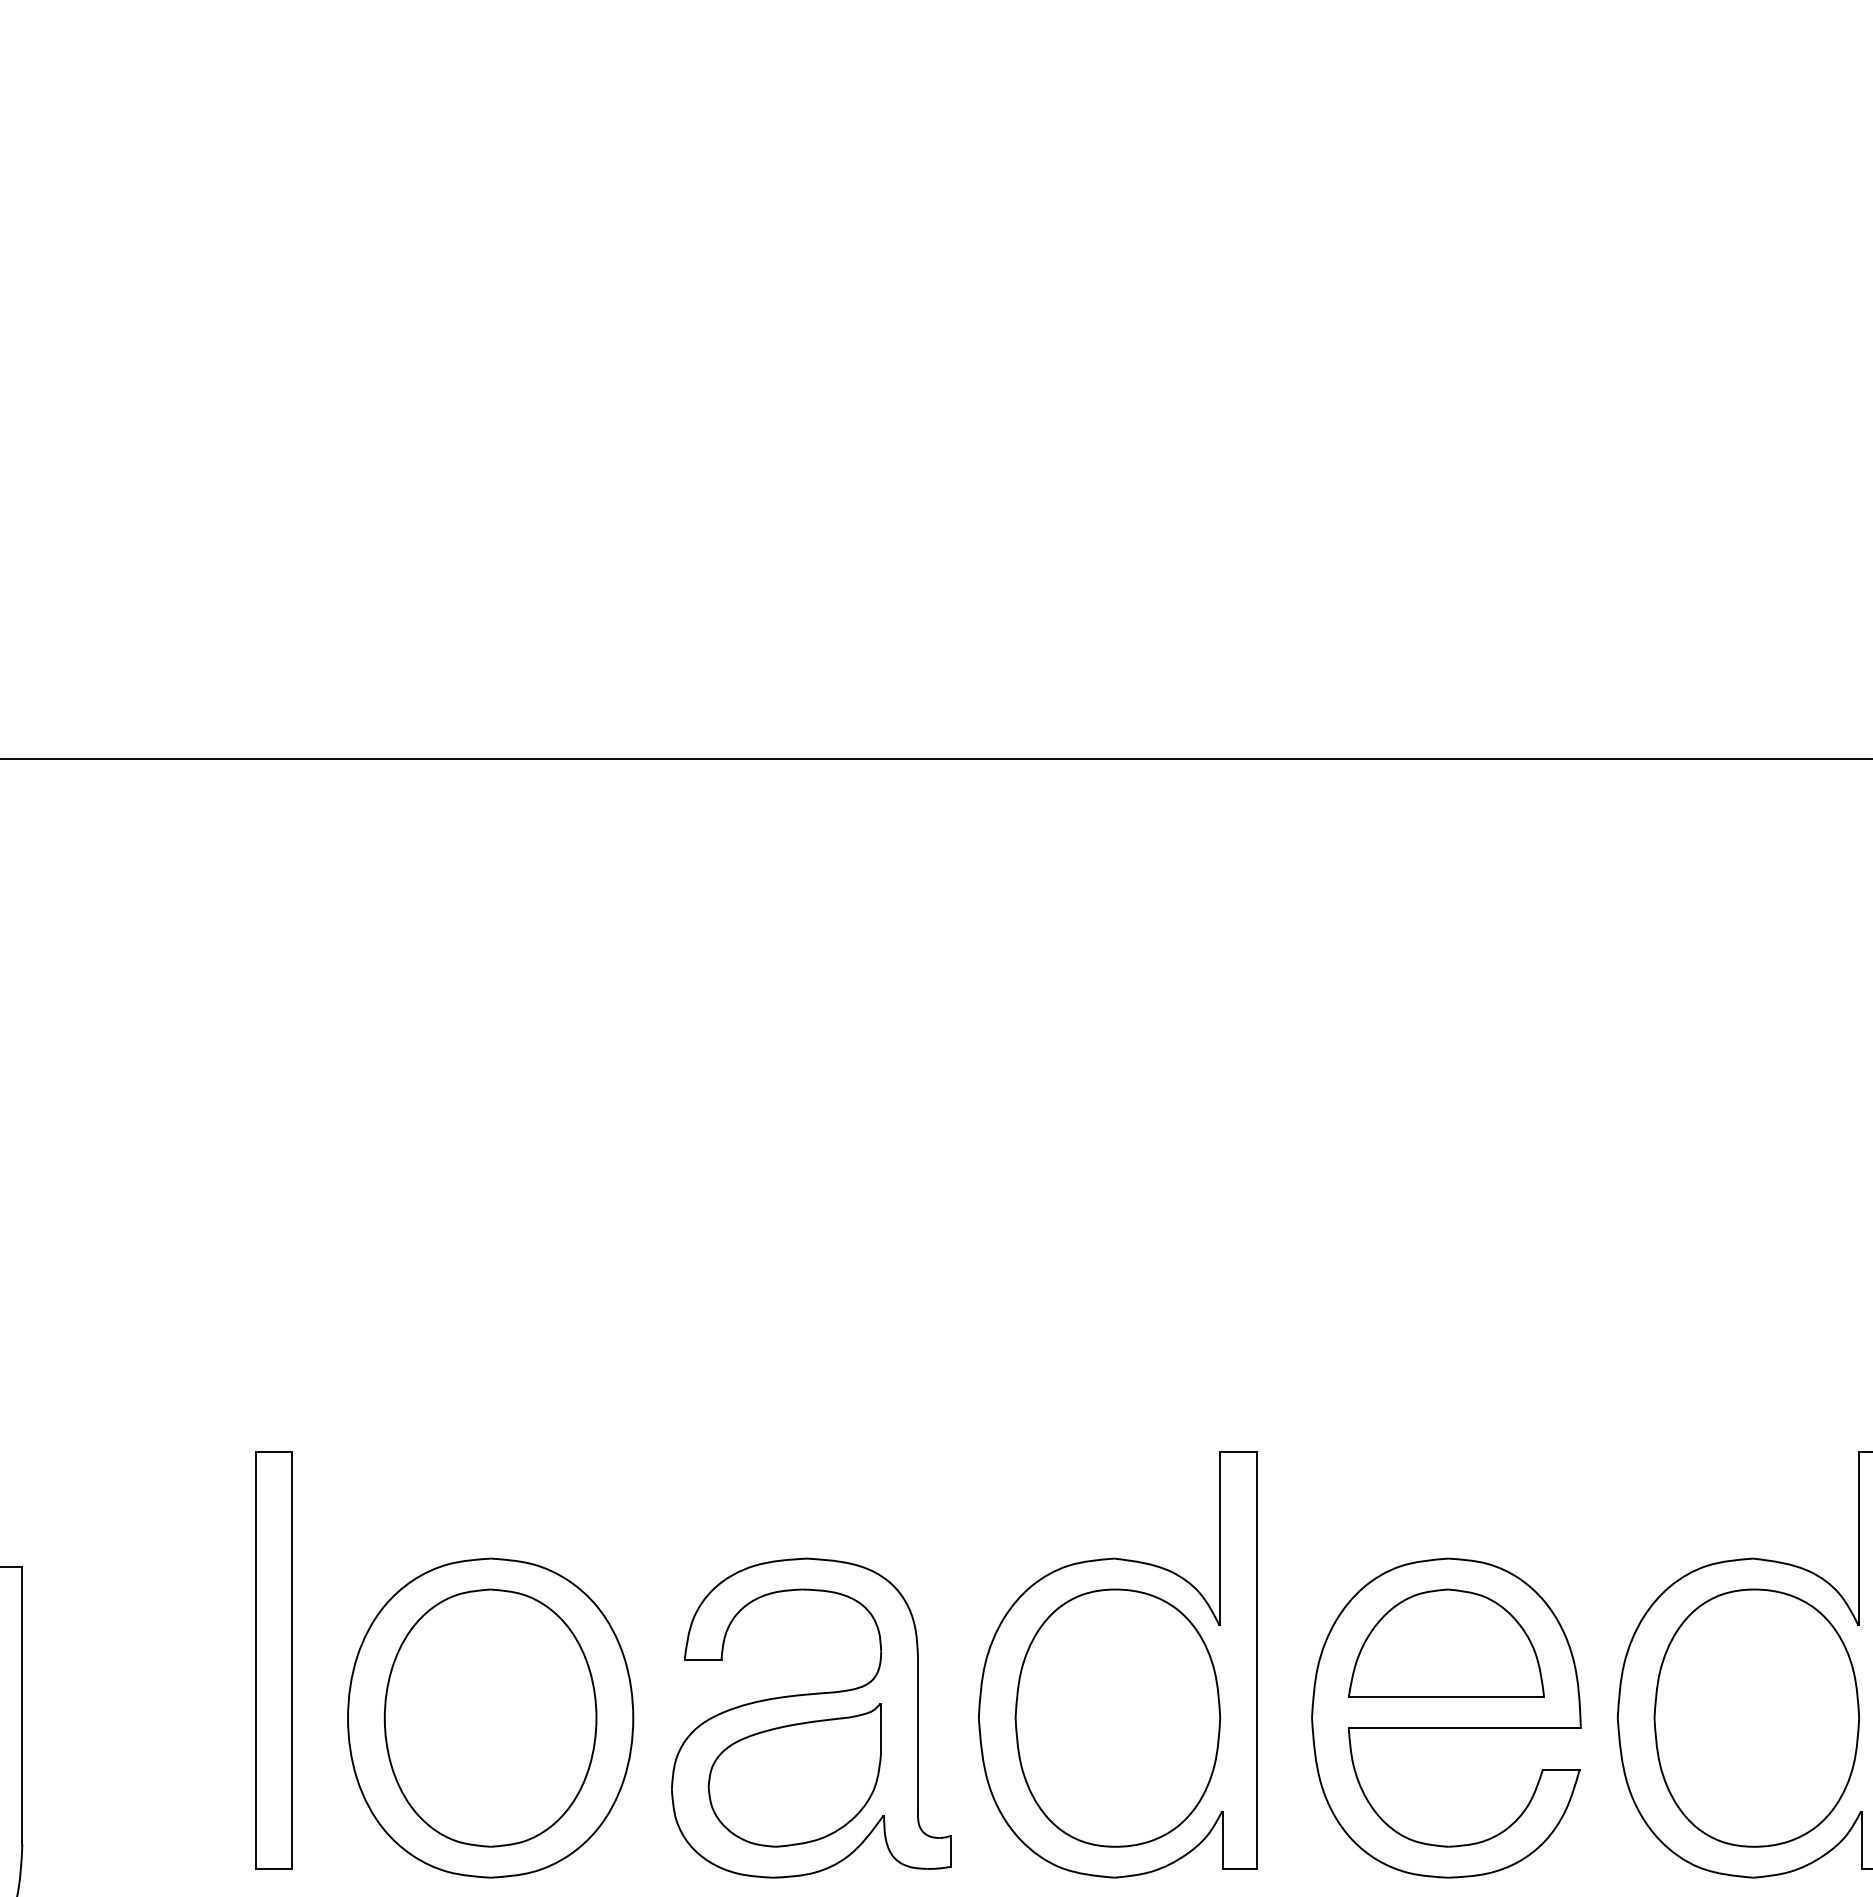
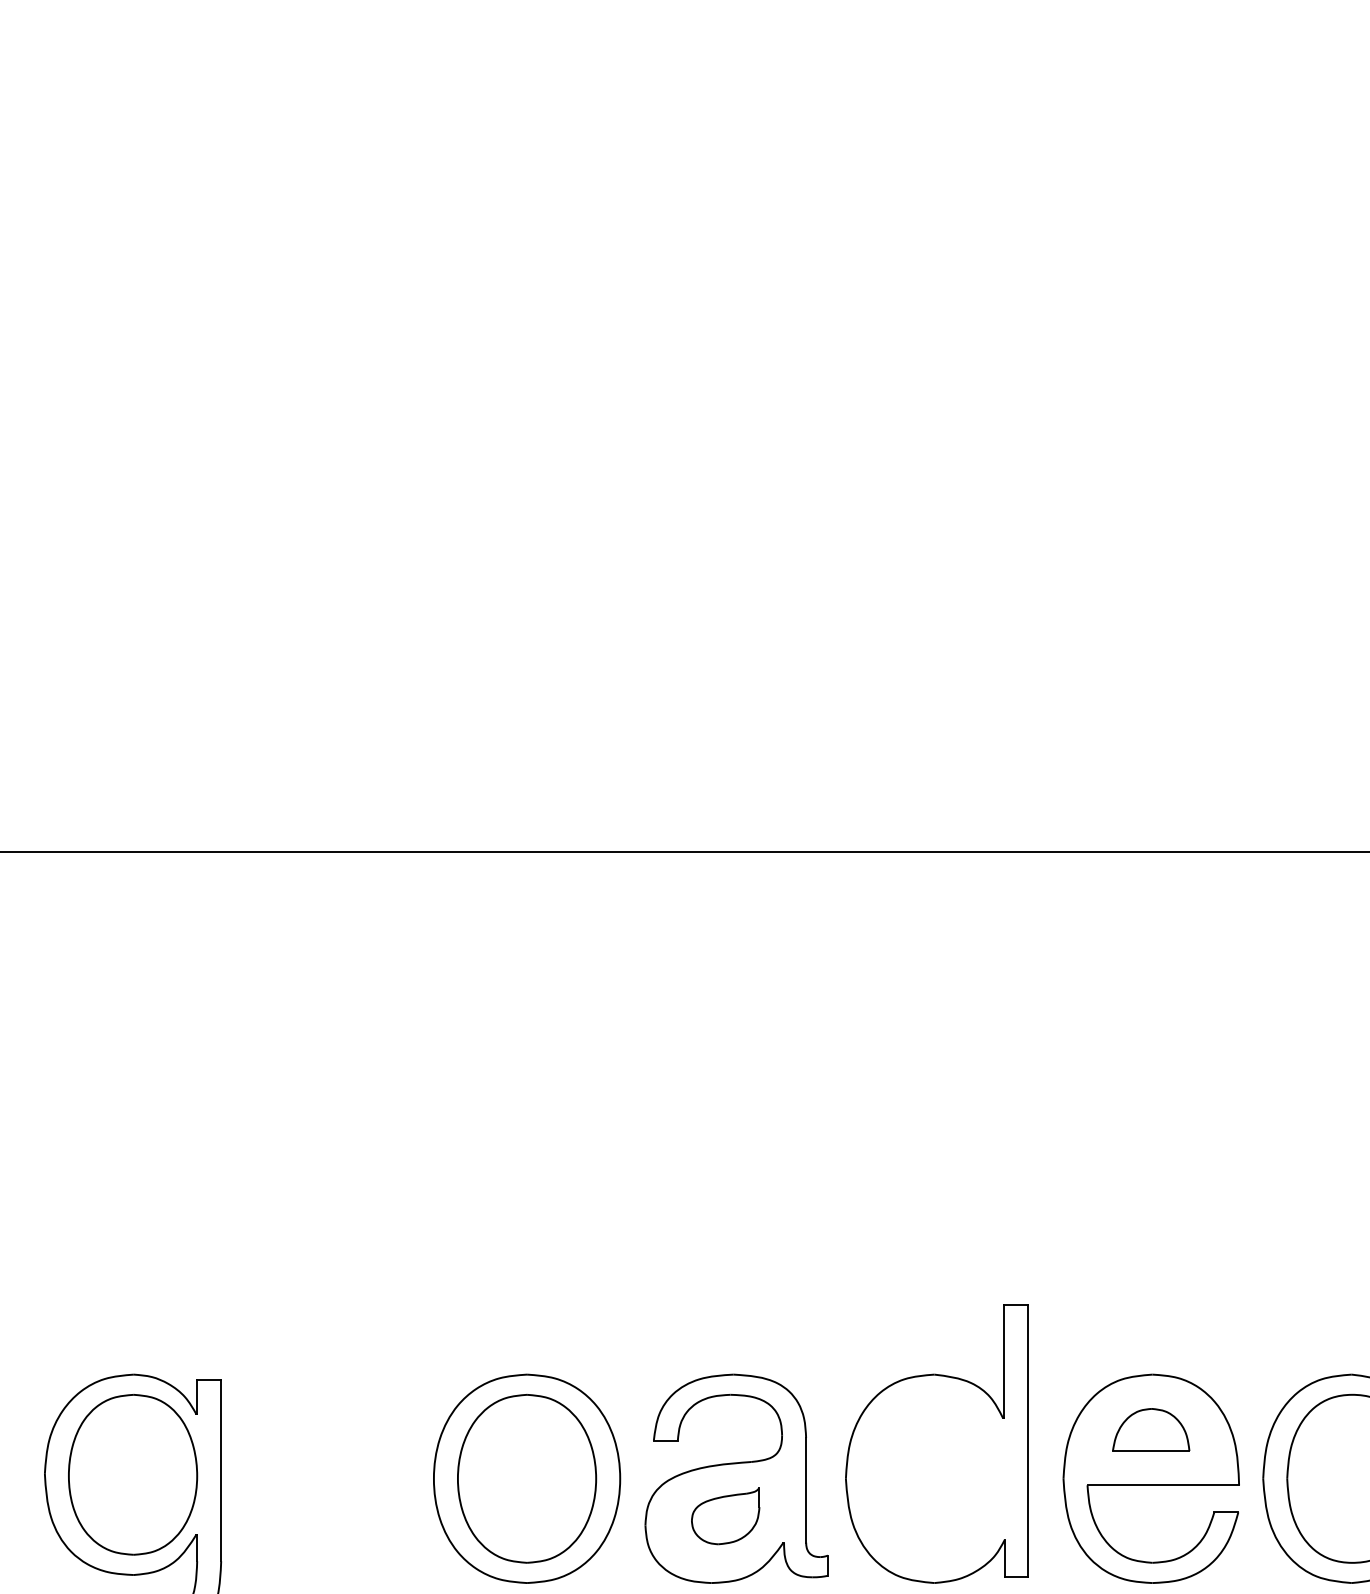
part: (1445, 1642) -> (1150, 1429), size x0.6
part: (273, 1659) -> (385, 1440), removed
part: (1117, 1717) -> (936, 1478), removed
part: (794, 1775) -> (725, 1516), size x0.6

